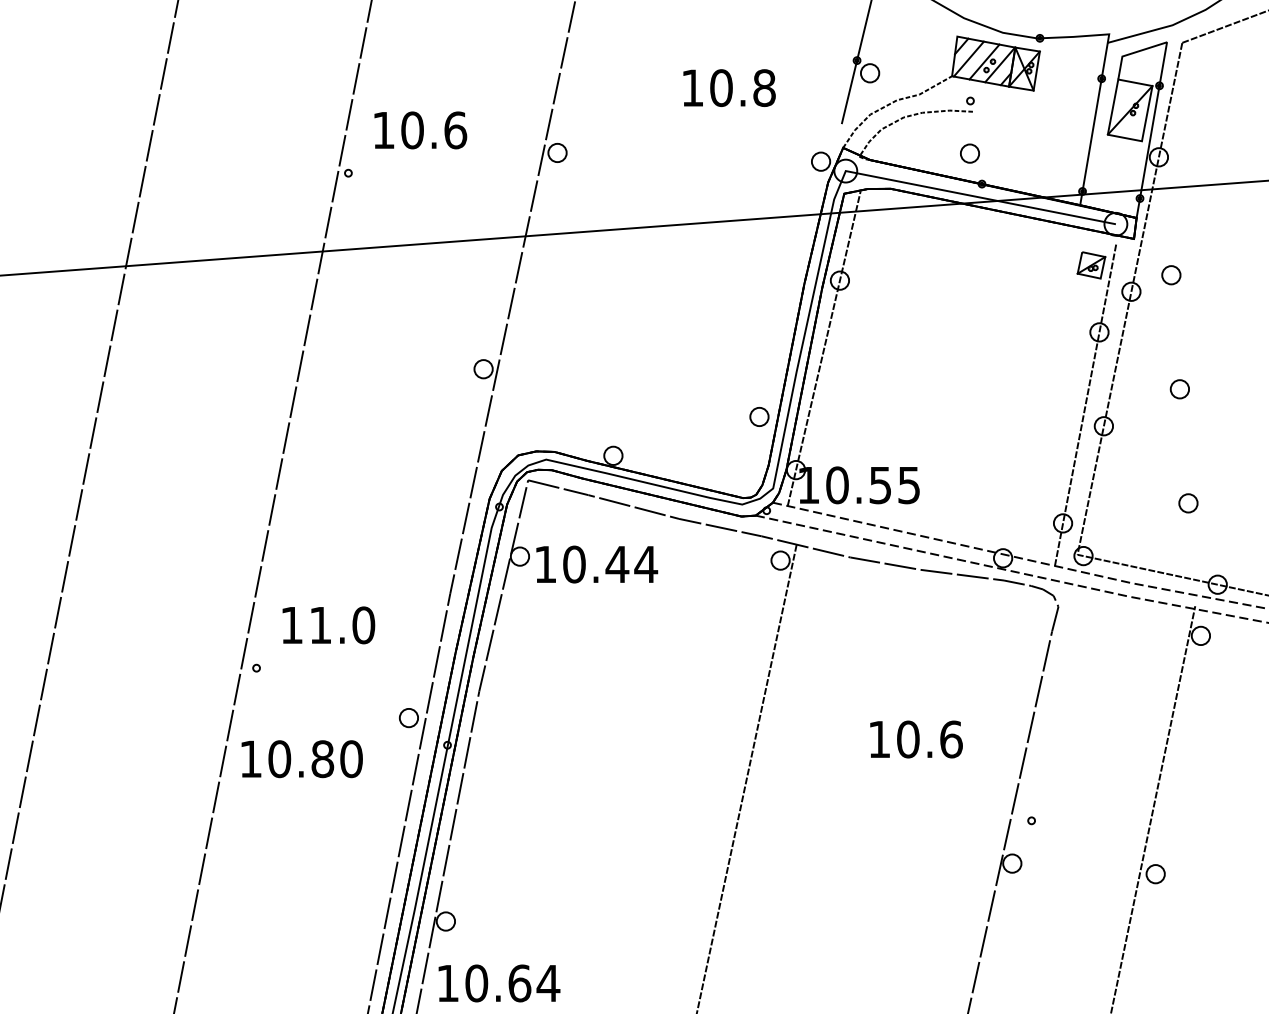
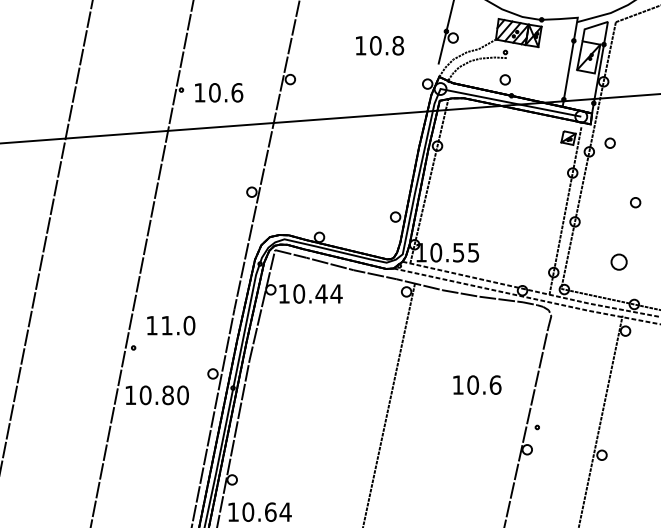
text: (421, 129) -> (219, 92), moved
part: (1179, 388) -> (635, 202), moved
part: (1187, 502) -> (618, 261), size x1.6

